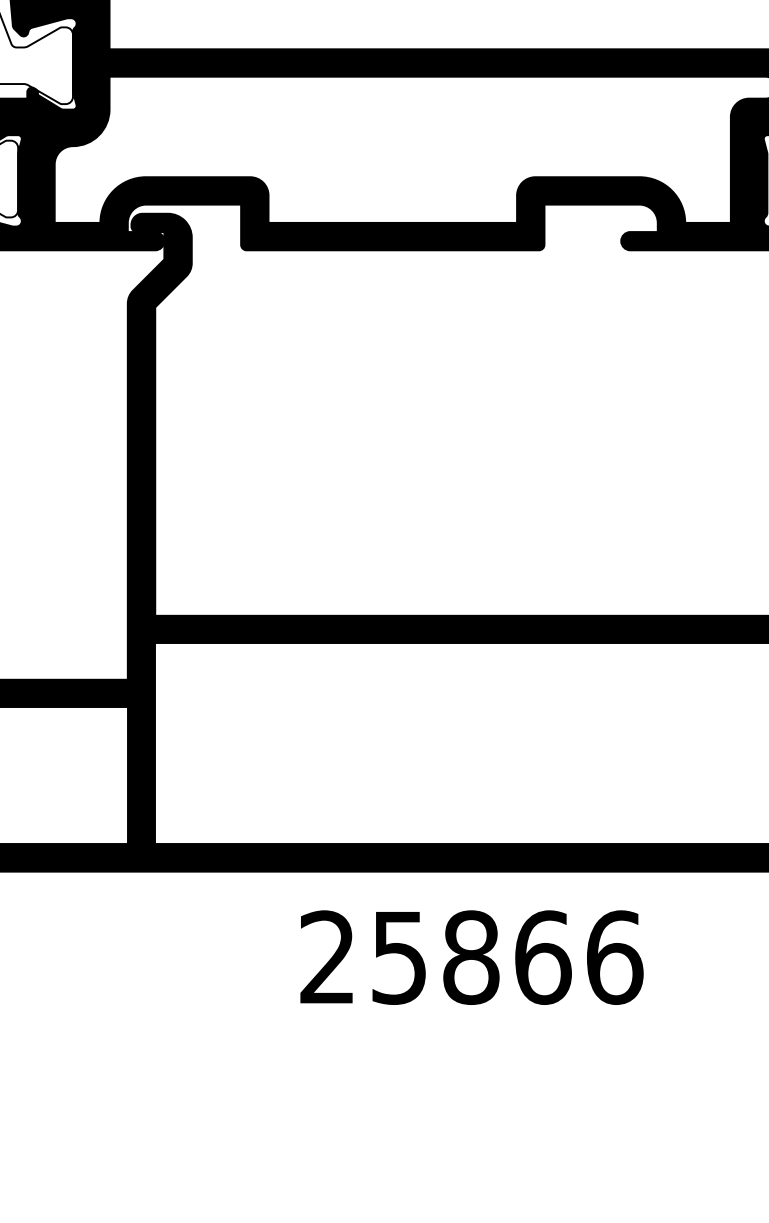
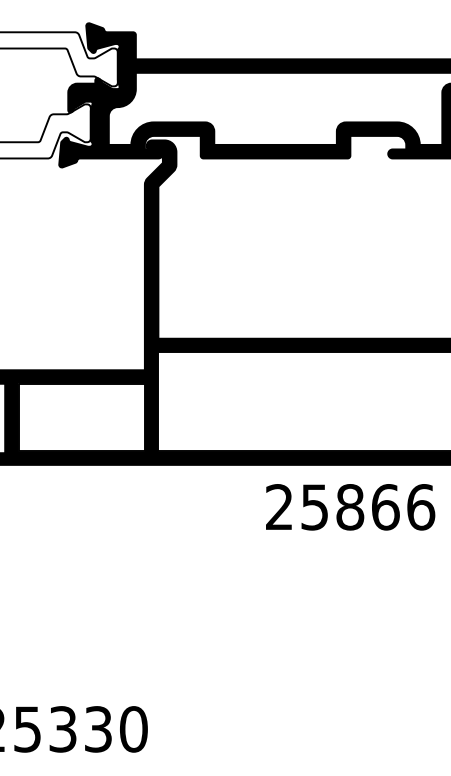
text: (471, 958) -> (350, 507), moved

